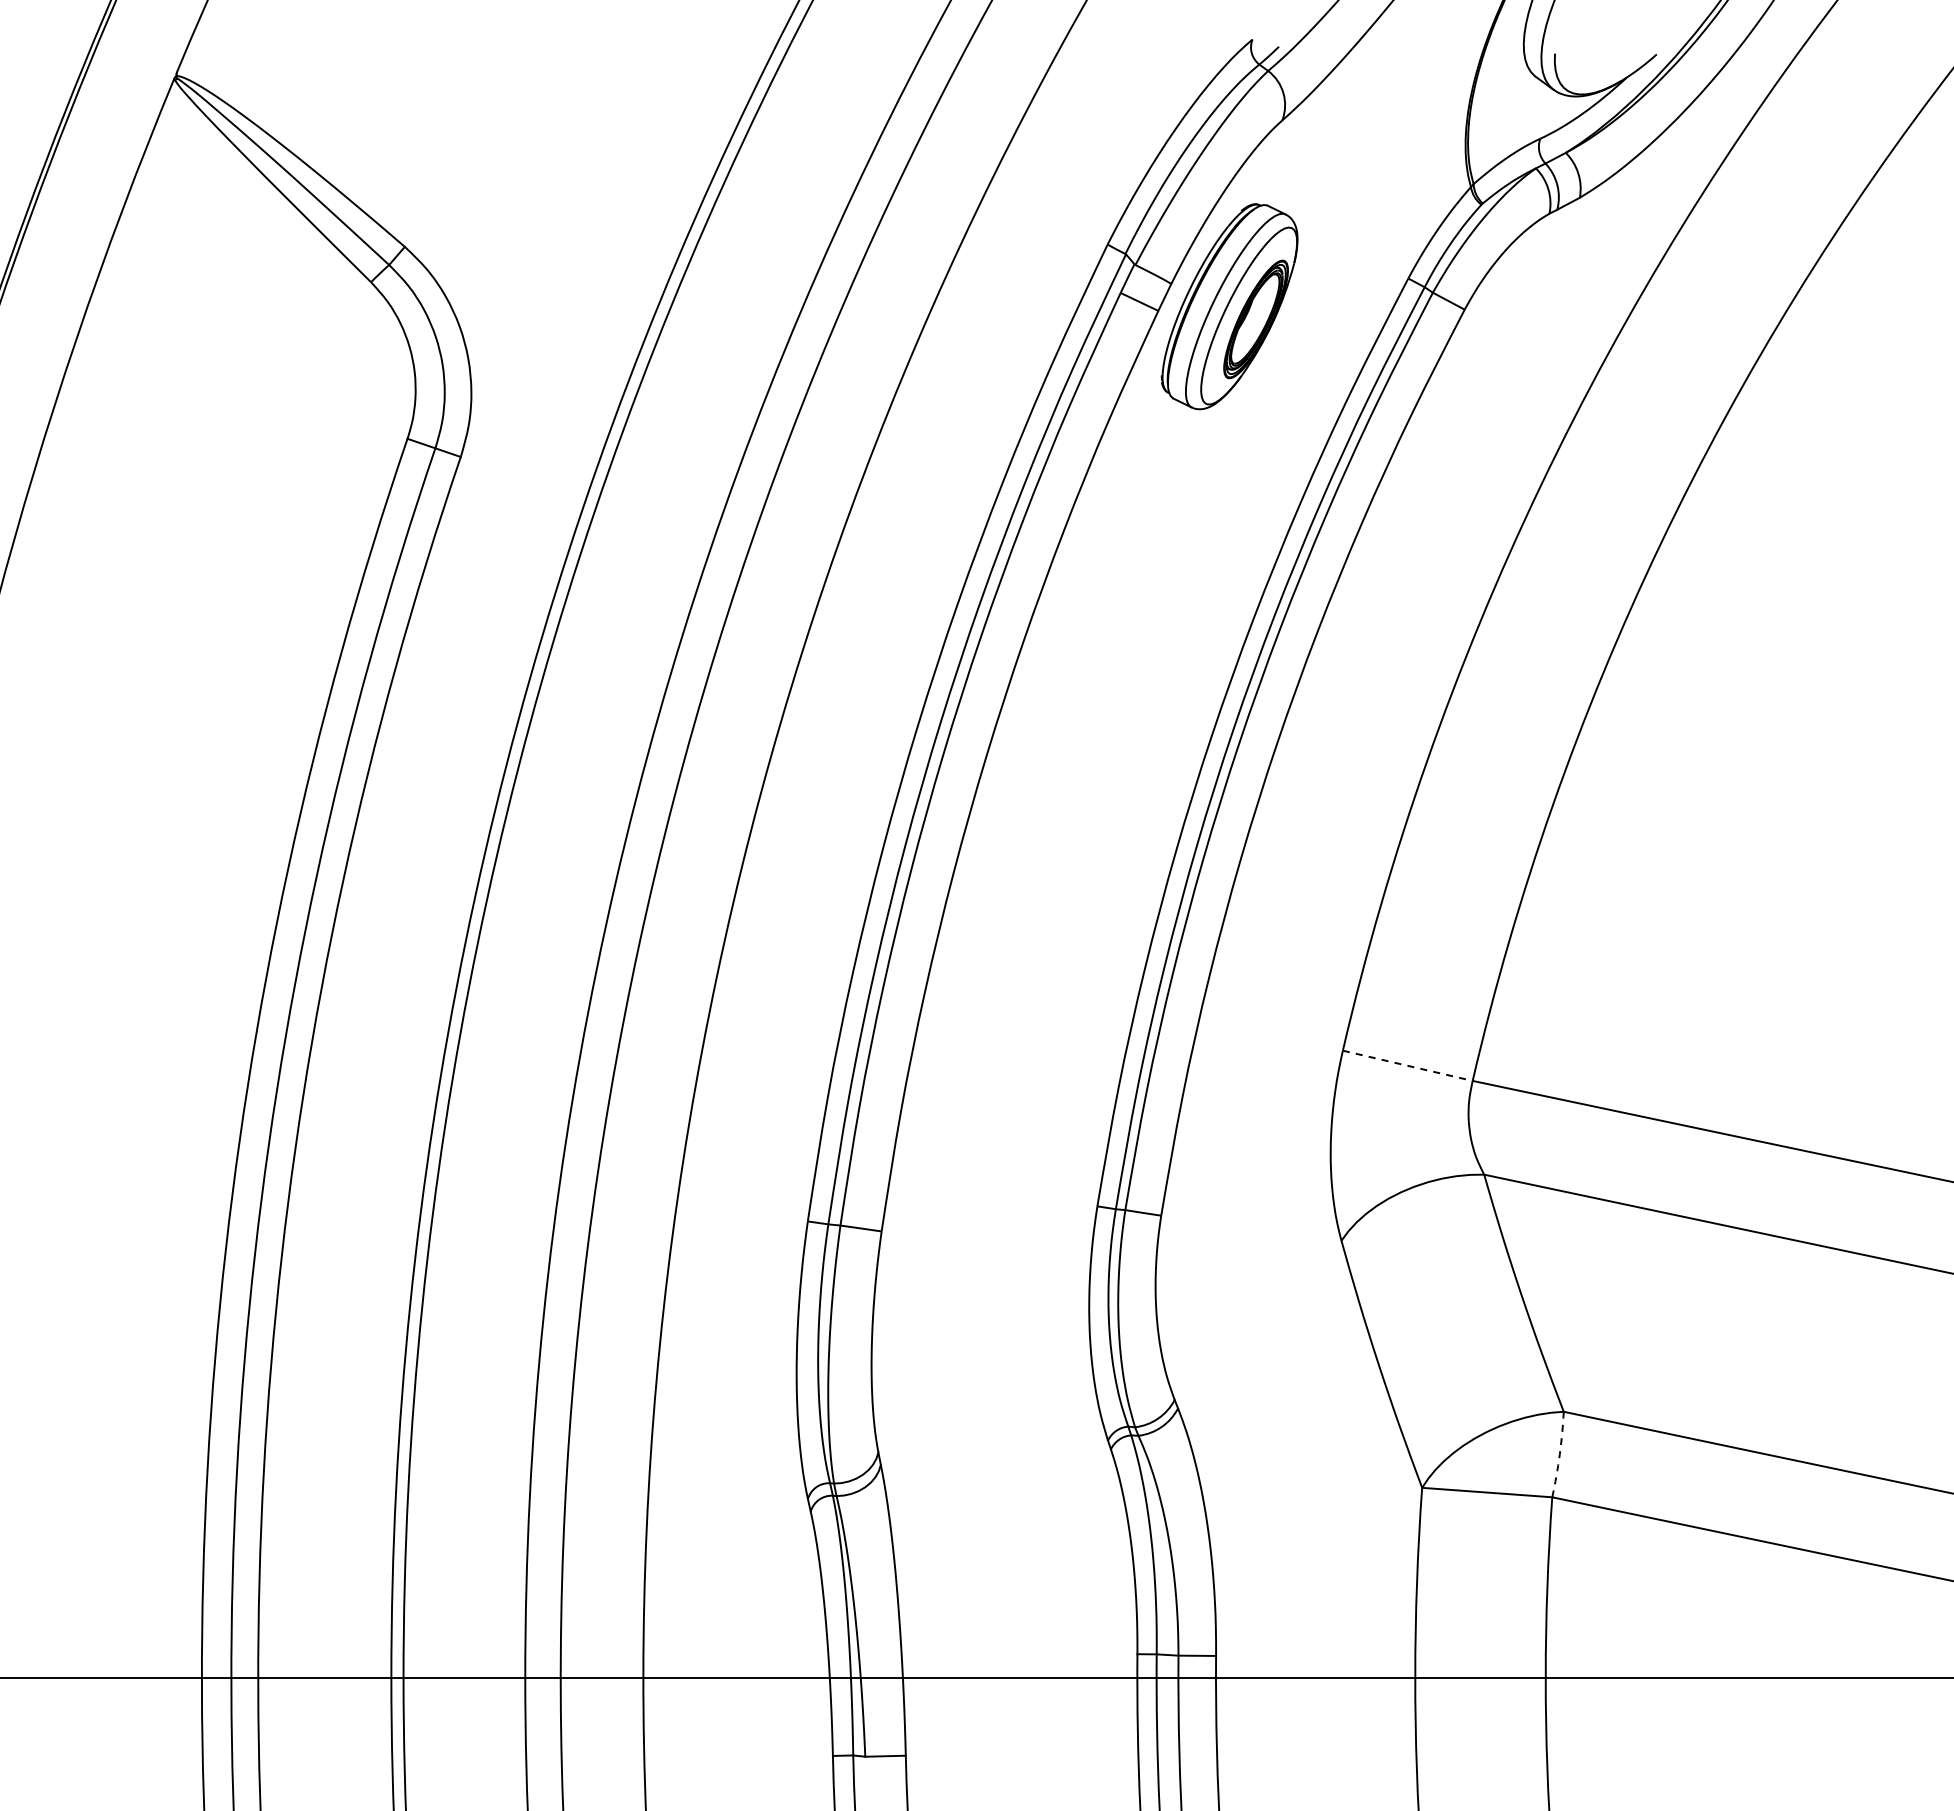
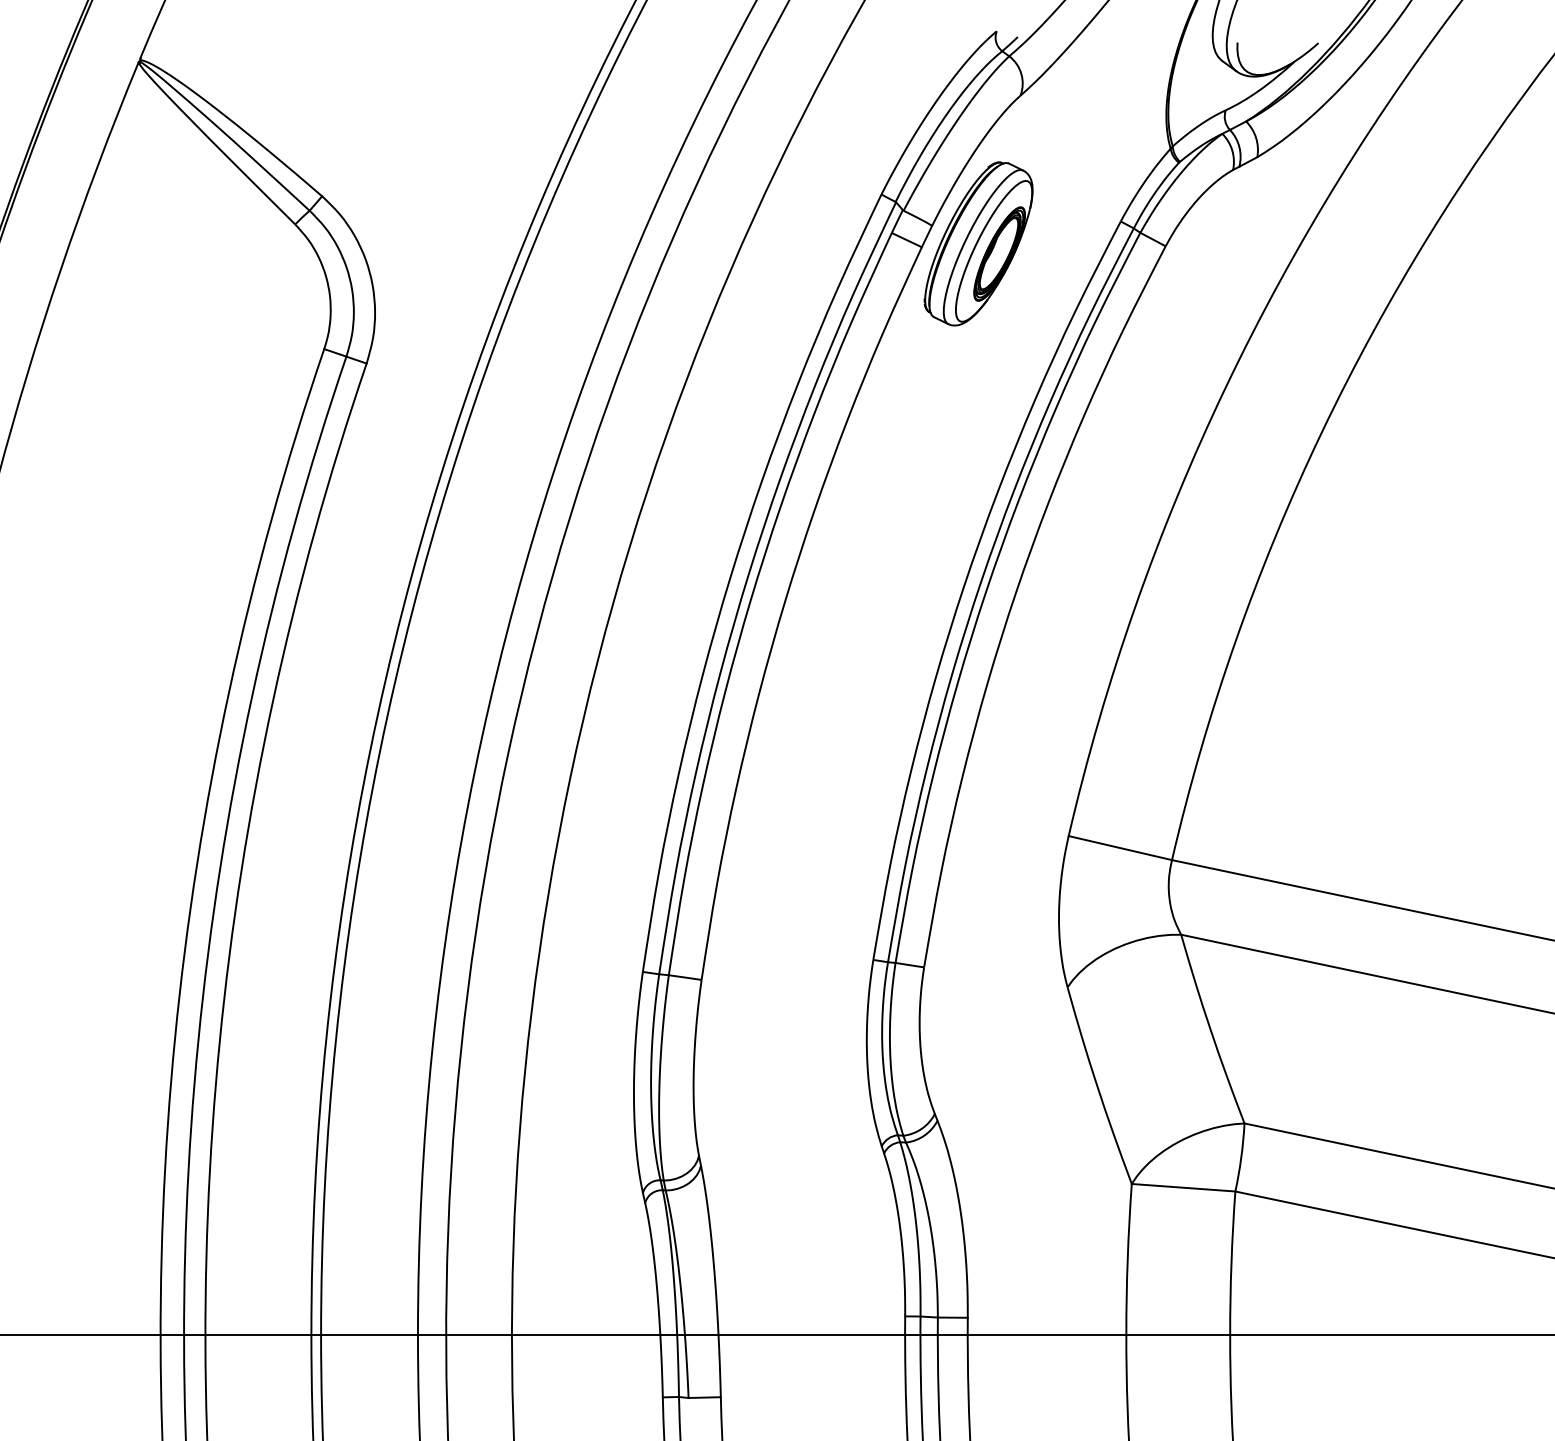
line: (1407, 1065) -> (1120, 847), dashed -> solid
arc: (1559, 1454) -> (1241, 1157), dashed -> solid

